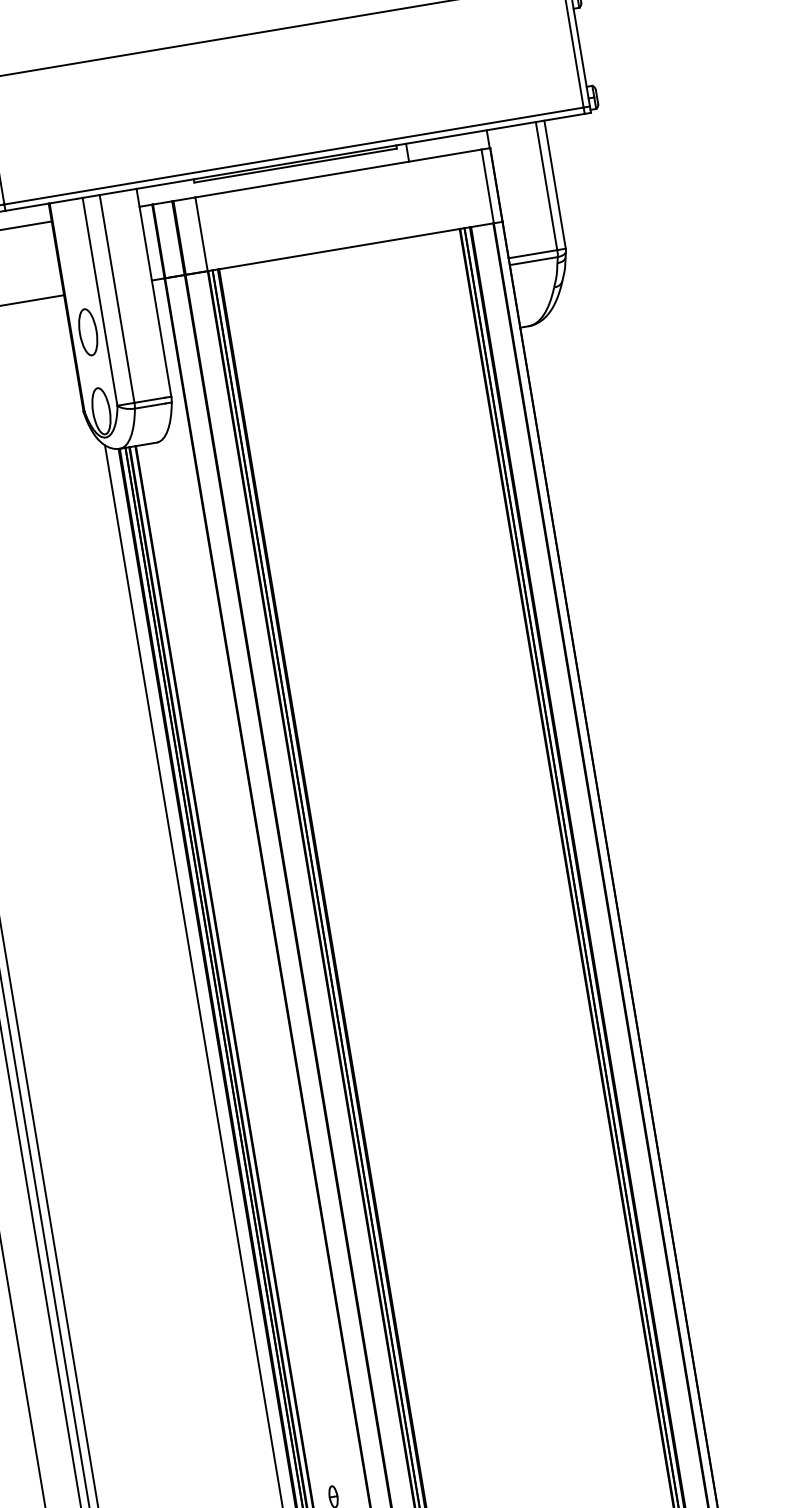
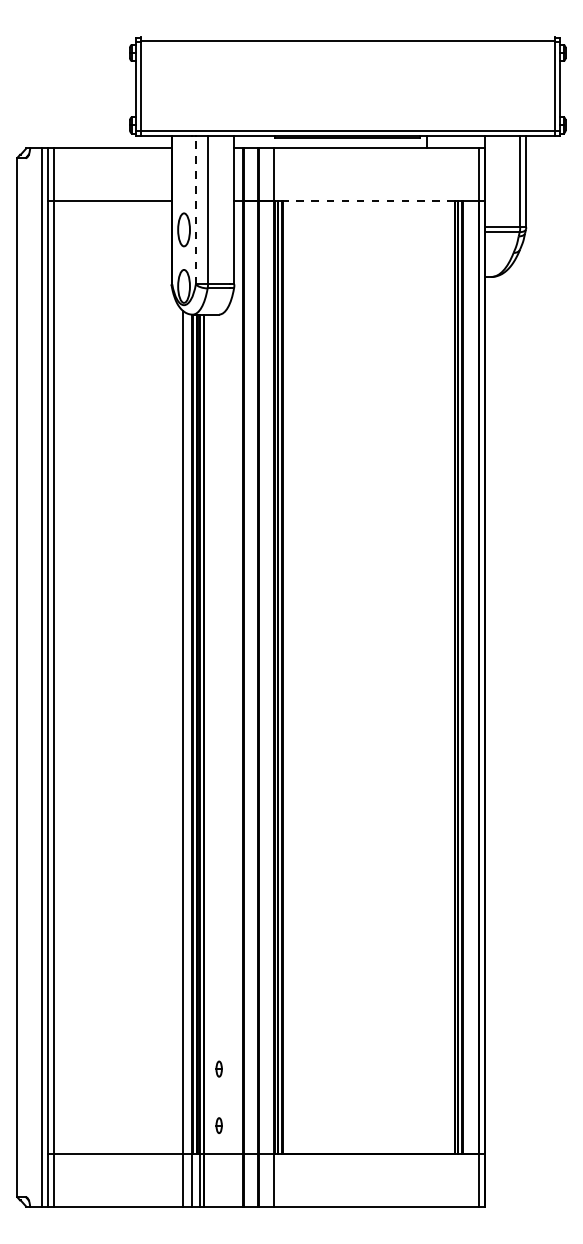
line: (339, 249) -> (368, 201), solid -> dashed
line: (99, 301) -> (195, 209), solid -> dashed

